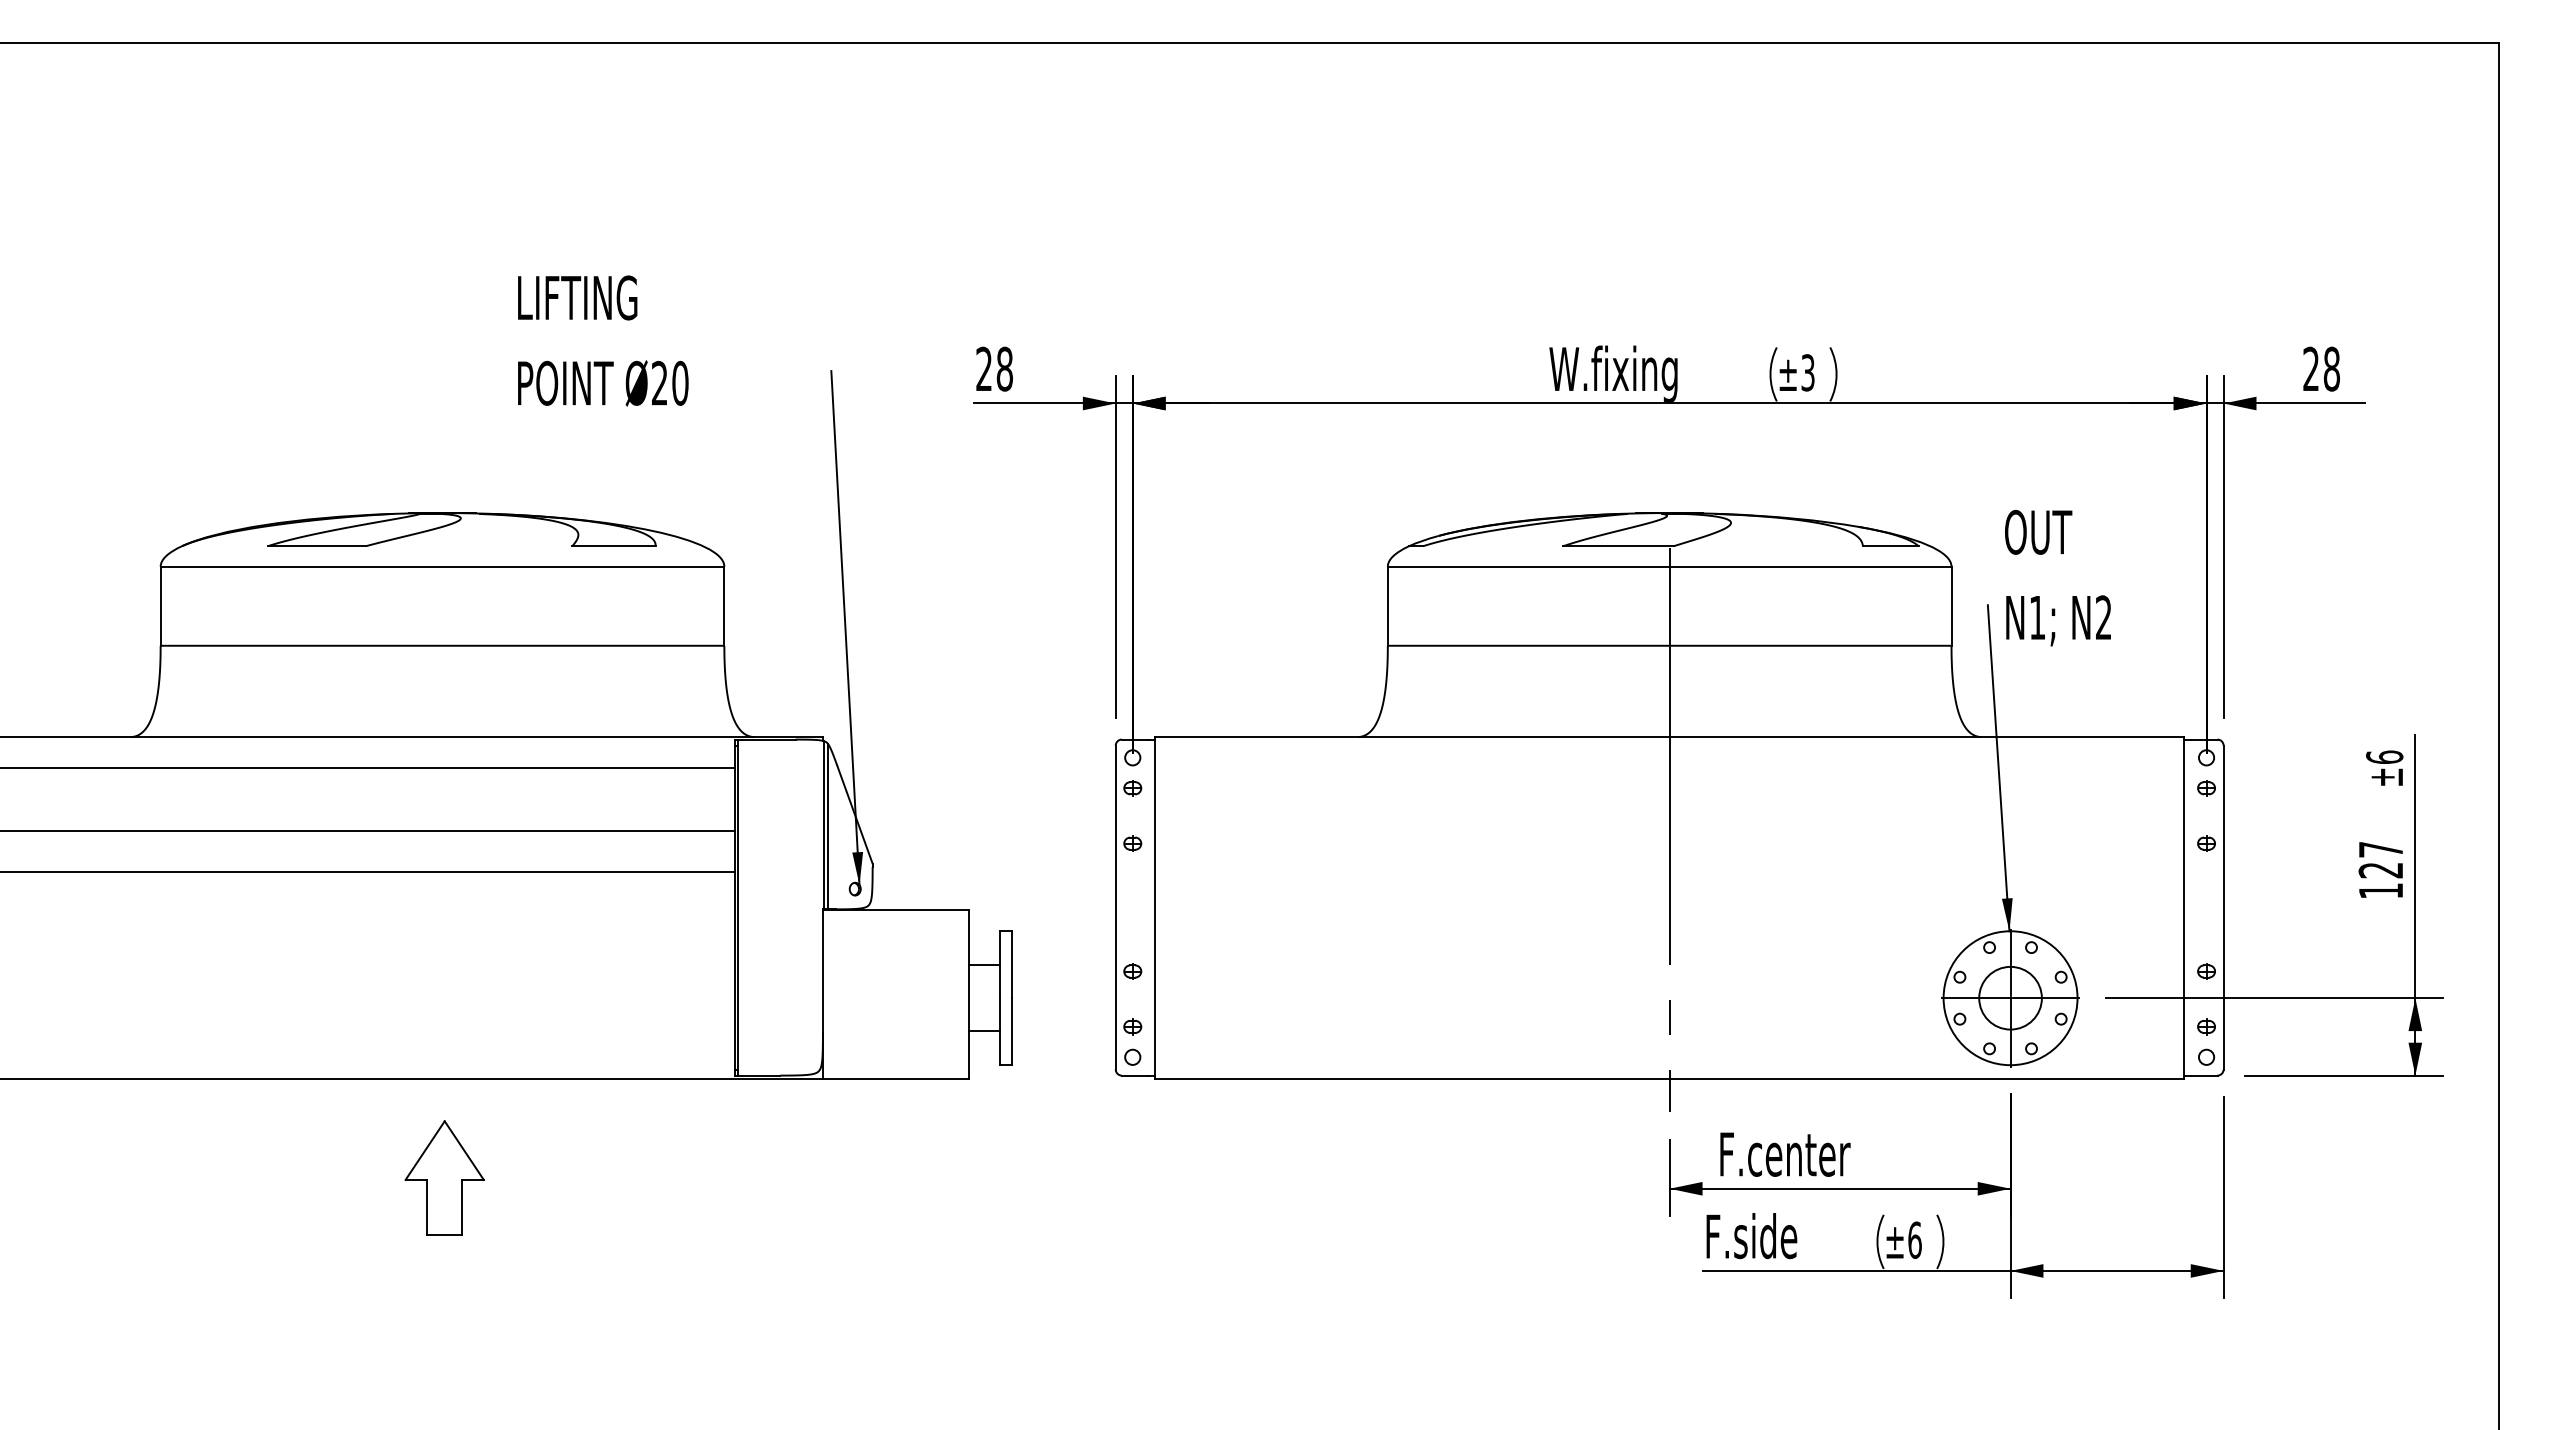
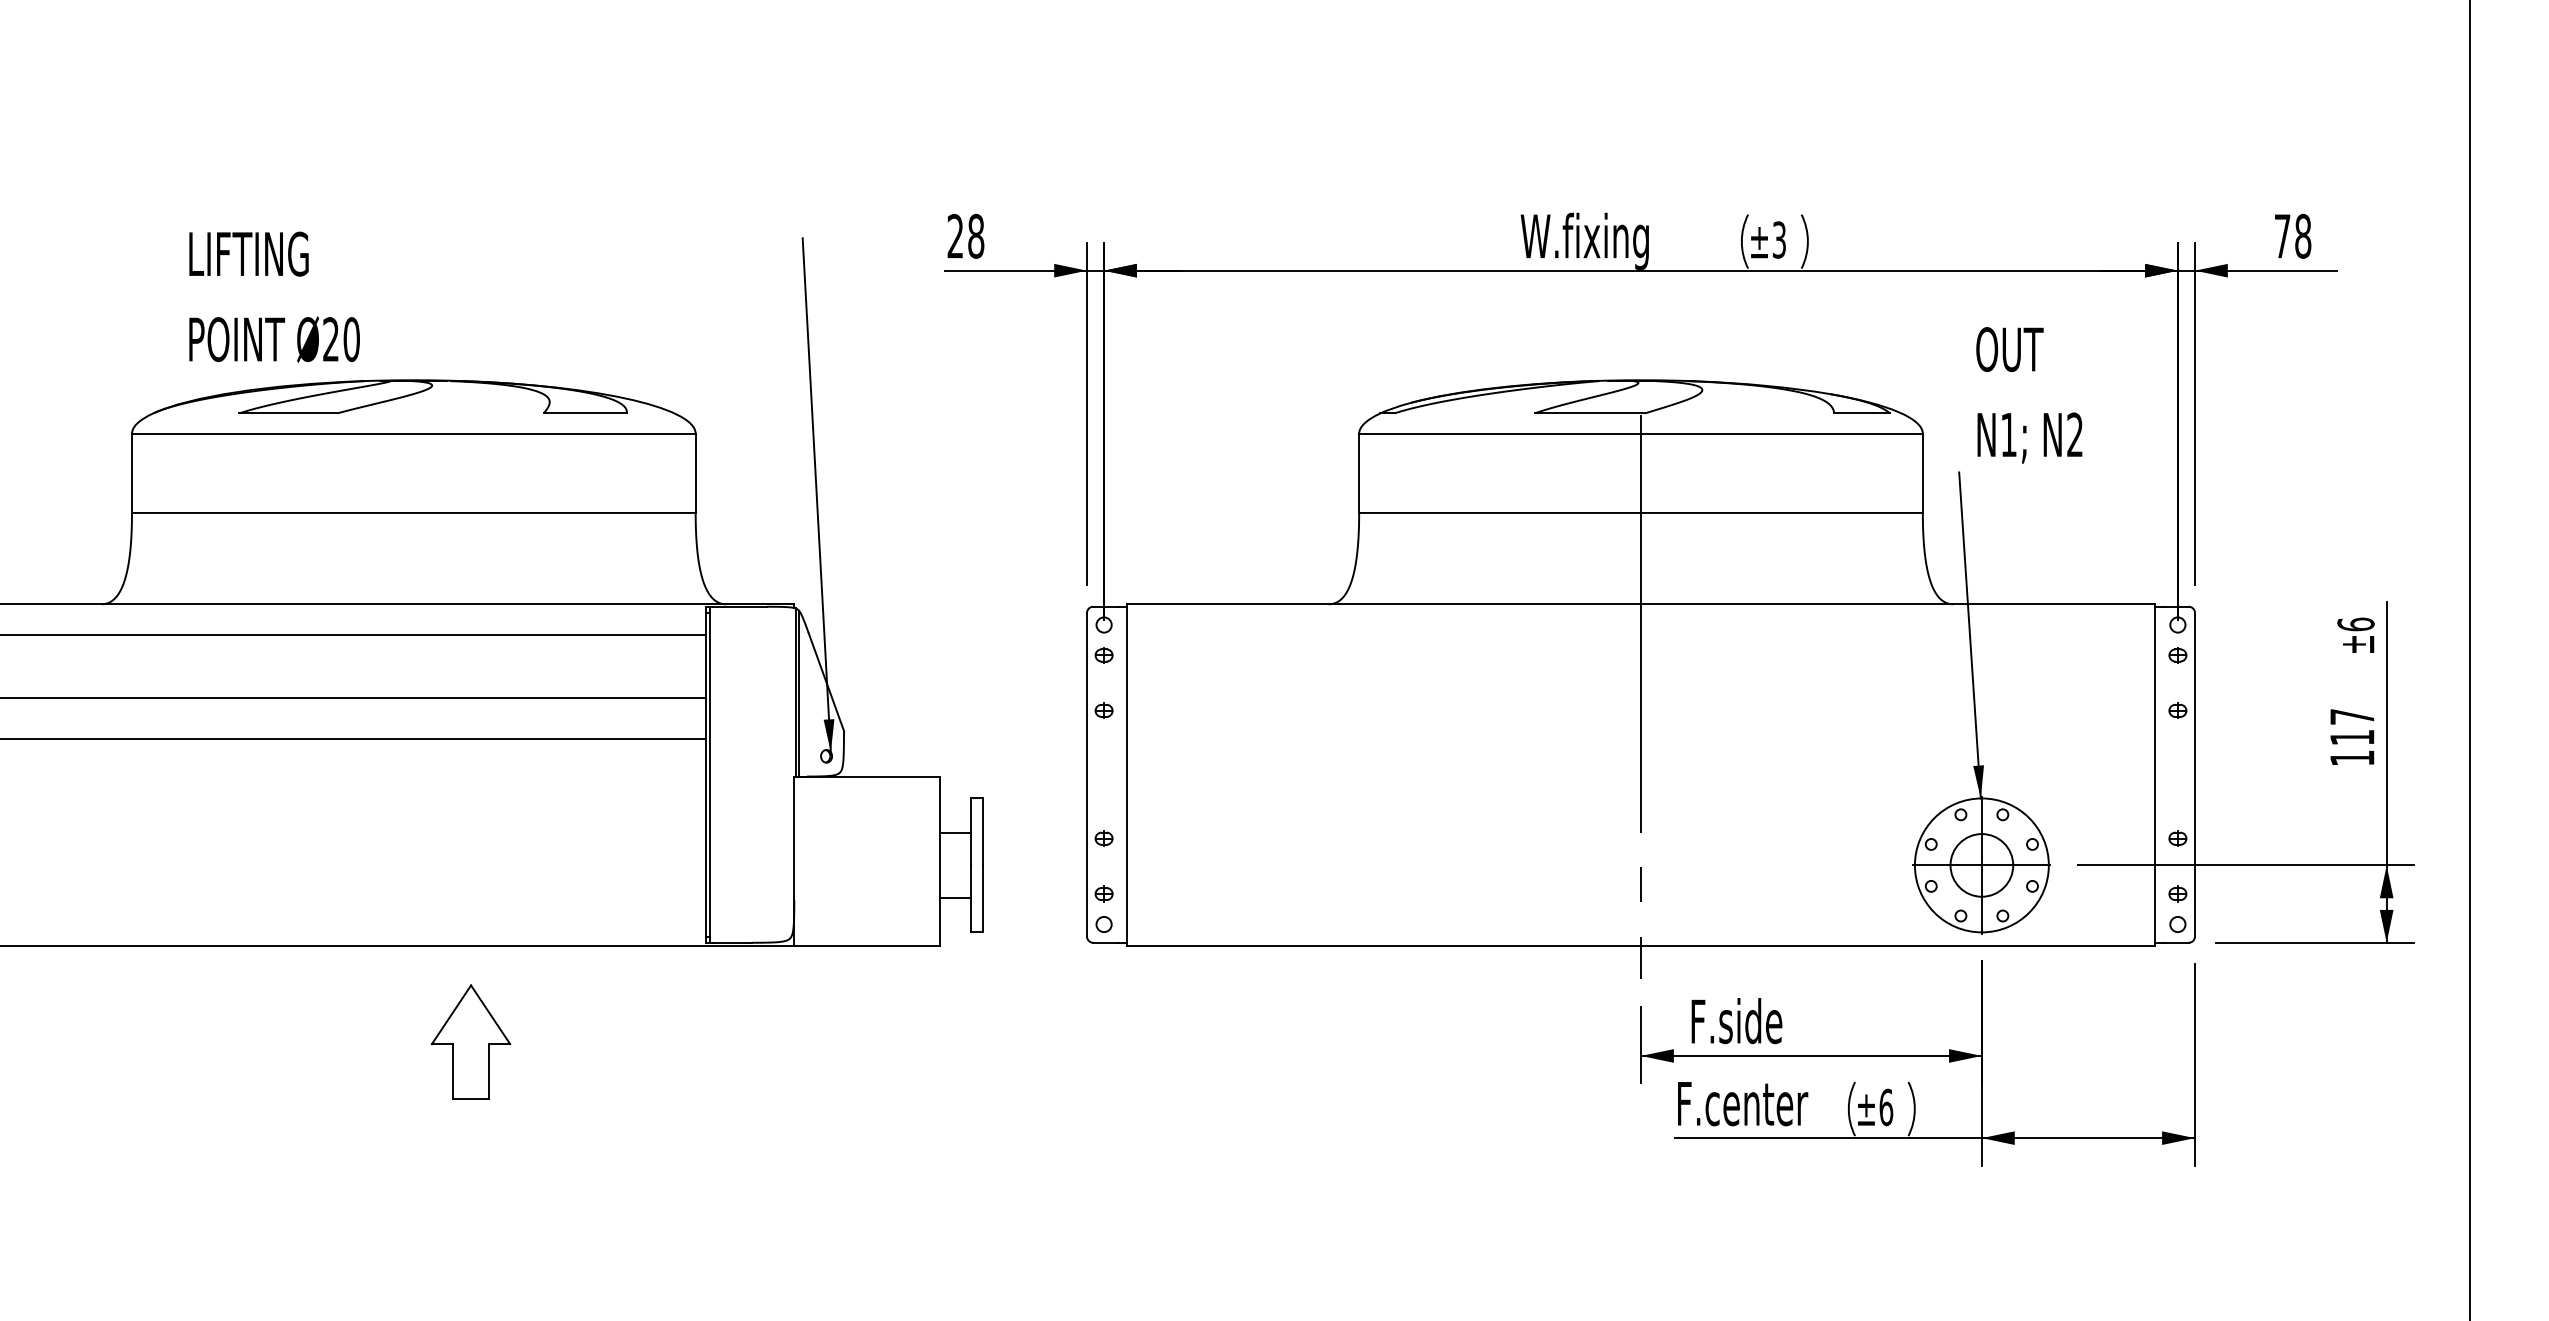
text: (603, 340) -> (274, 296), moved
text: (2310, 368) -> (2281, 235), 28 -> 78
text: (2057, 577) -> (2028, 394), moved
text: (2380, 870) -> (2351, 737), 127 -> 117
text: (1799, 1153) -> (1770, 1020), F.center -> F.side
part: (444, 1177) -> (470, 1041), moved
text: (1785, 1236) -> (1756, 1103), F.side -> F.center

